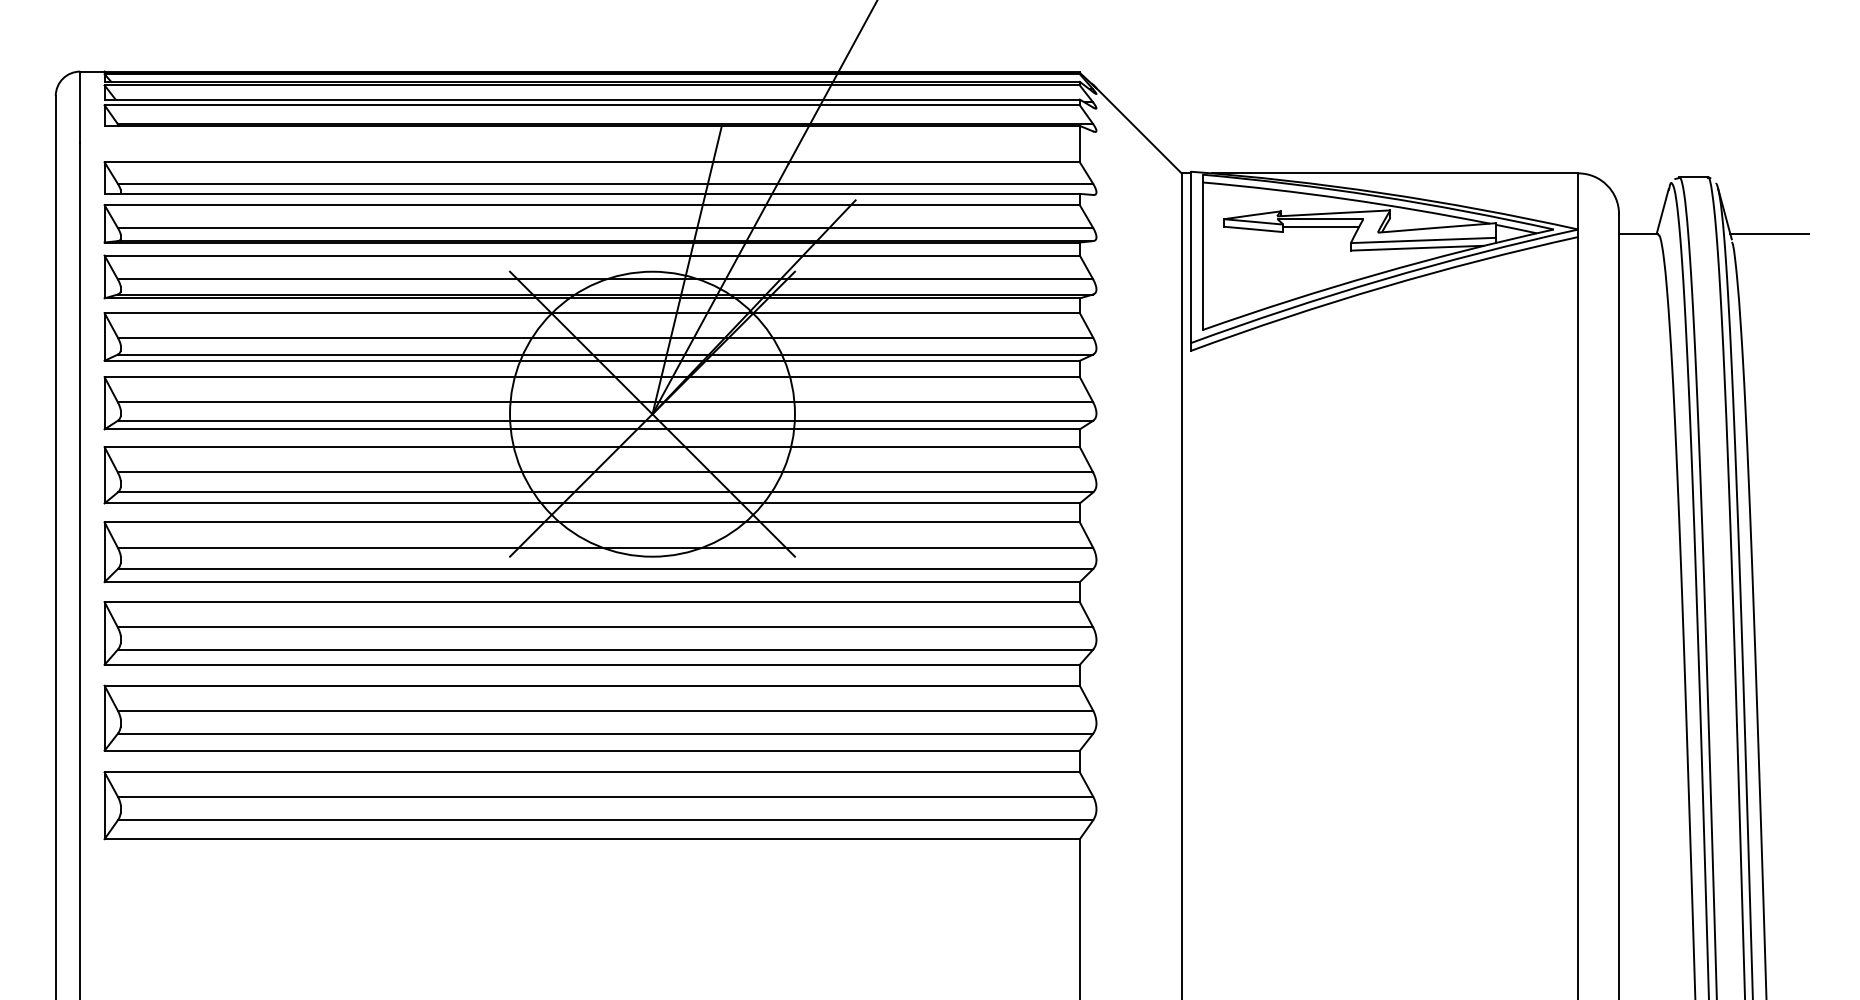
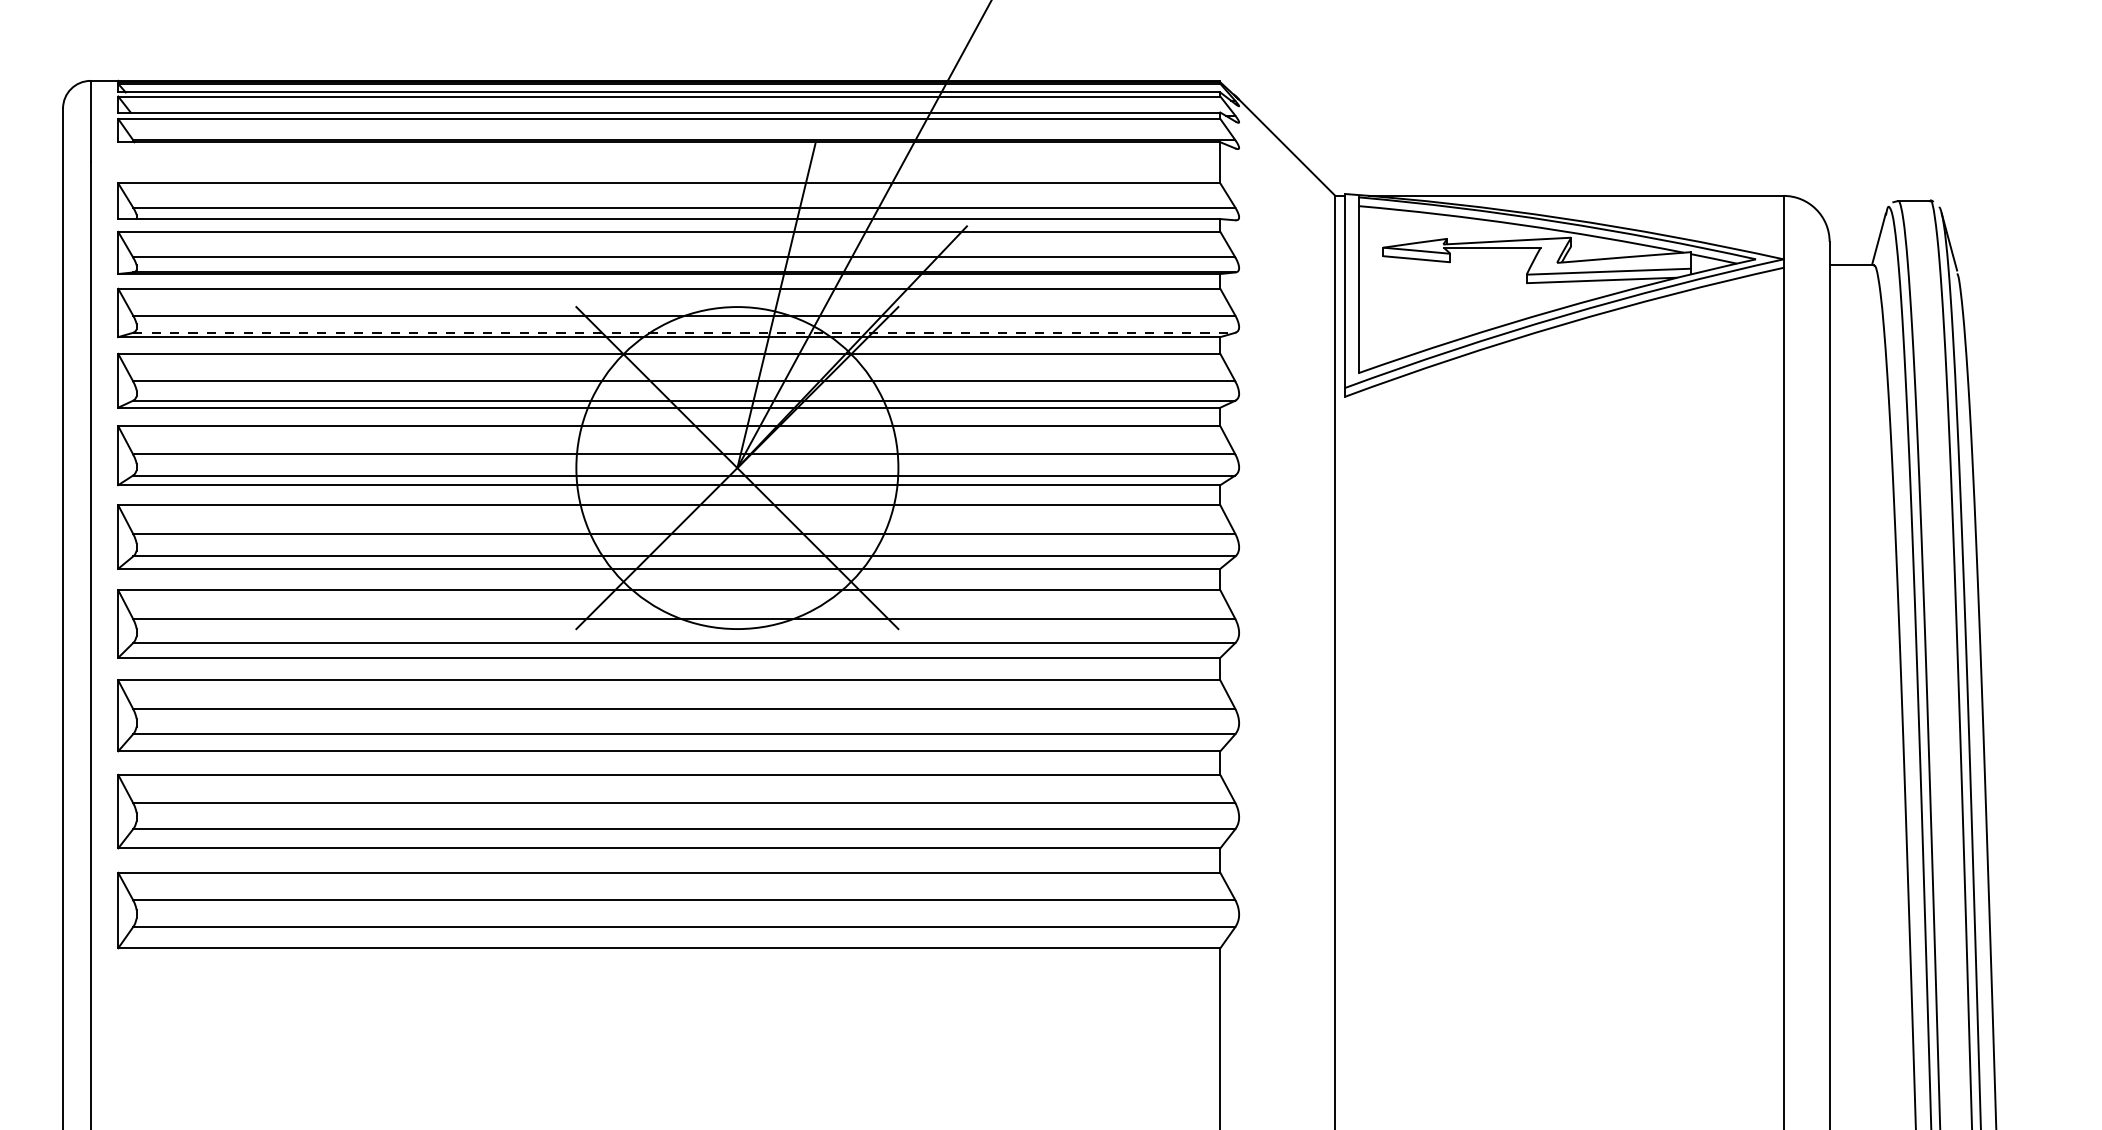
line: (1320, 227) -> (1492, 256), removed
line: (1769, 234) -> (1999, 264), removed
line: (605, 294) -> (684, 332), solid -> dashed

